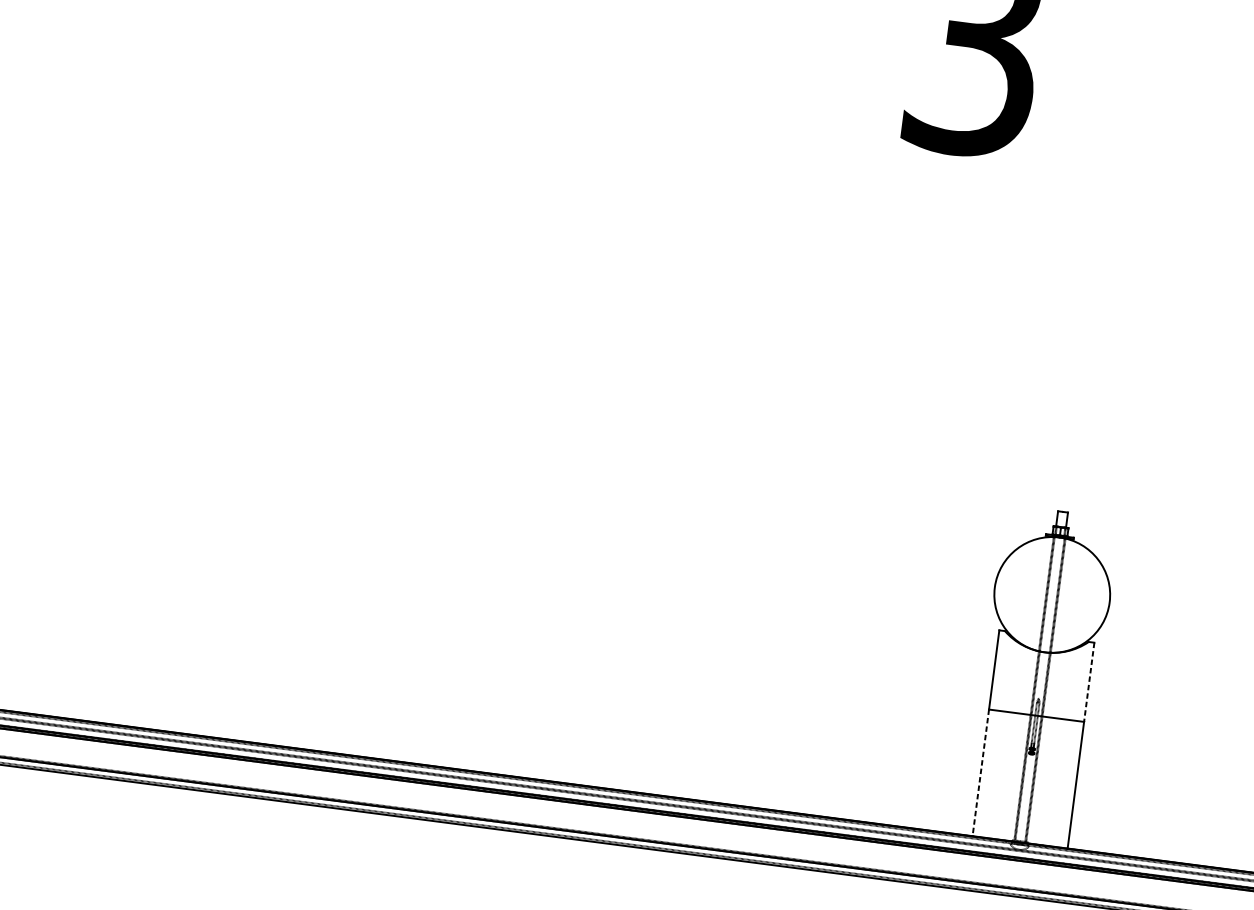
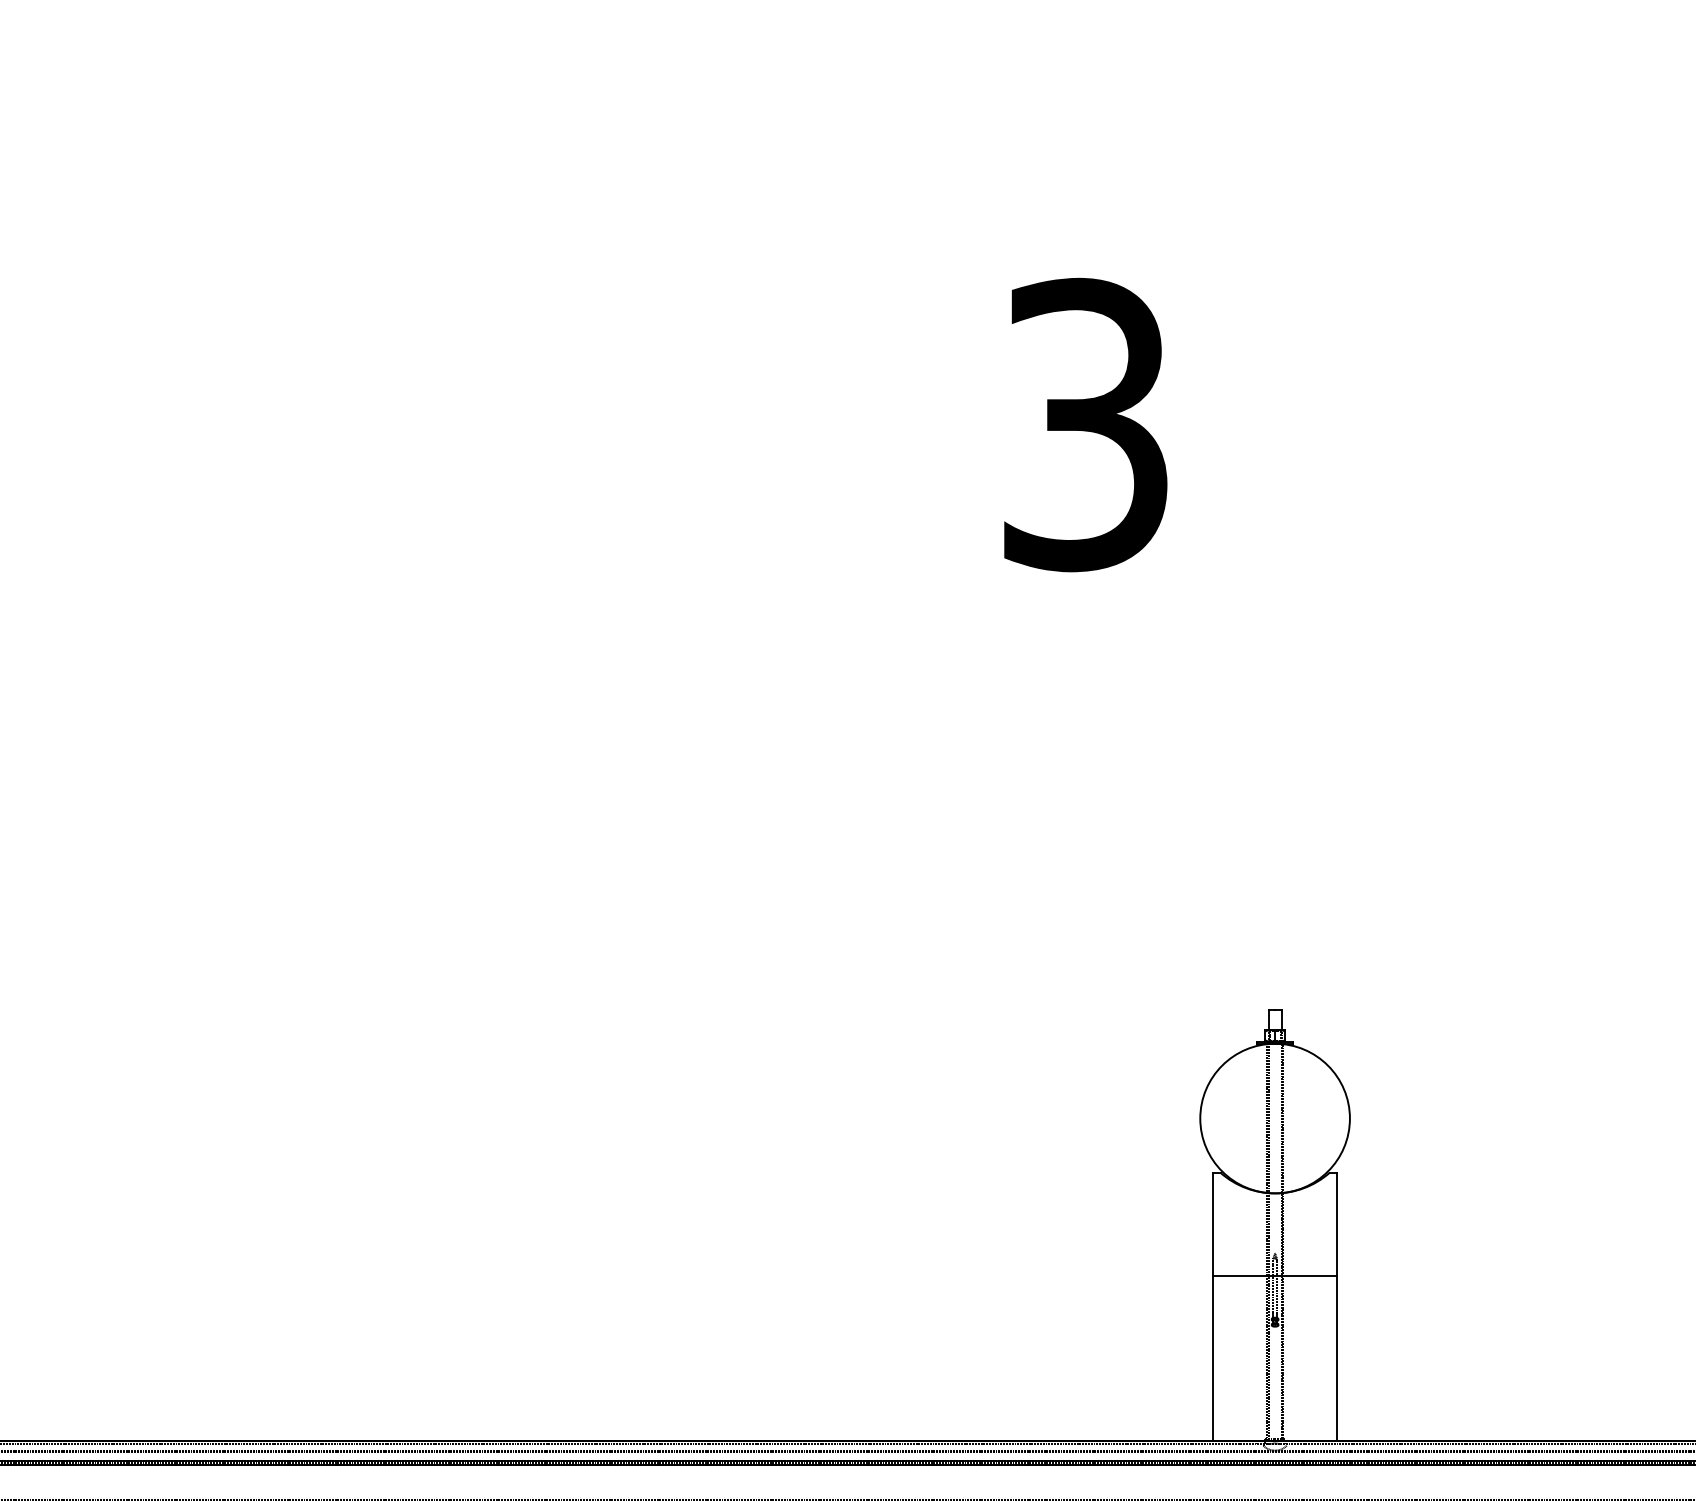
line: (1089, 682) -> (1337, 1224), dashed -> solid
line: (981, 772) -> (1213, 1358), dashed -> solid

